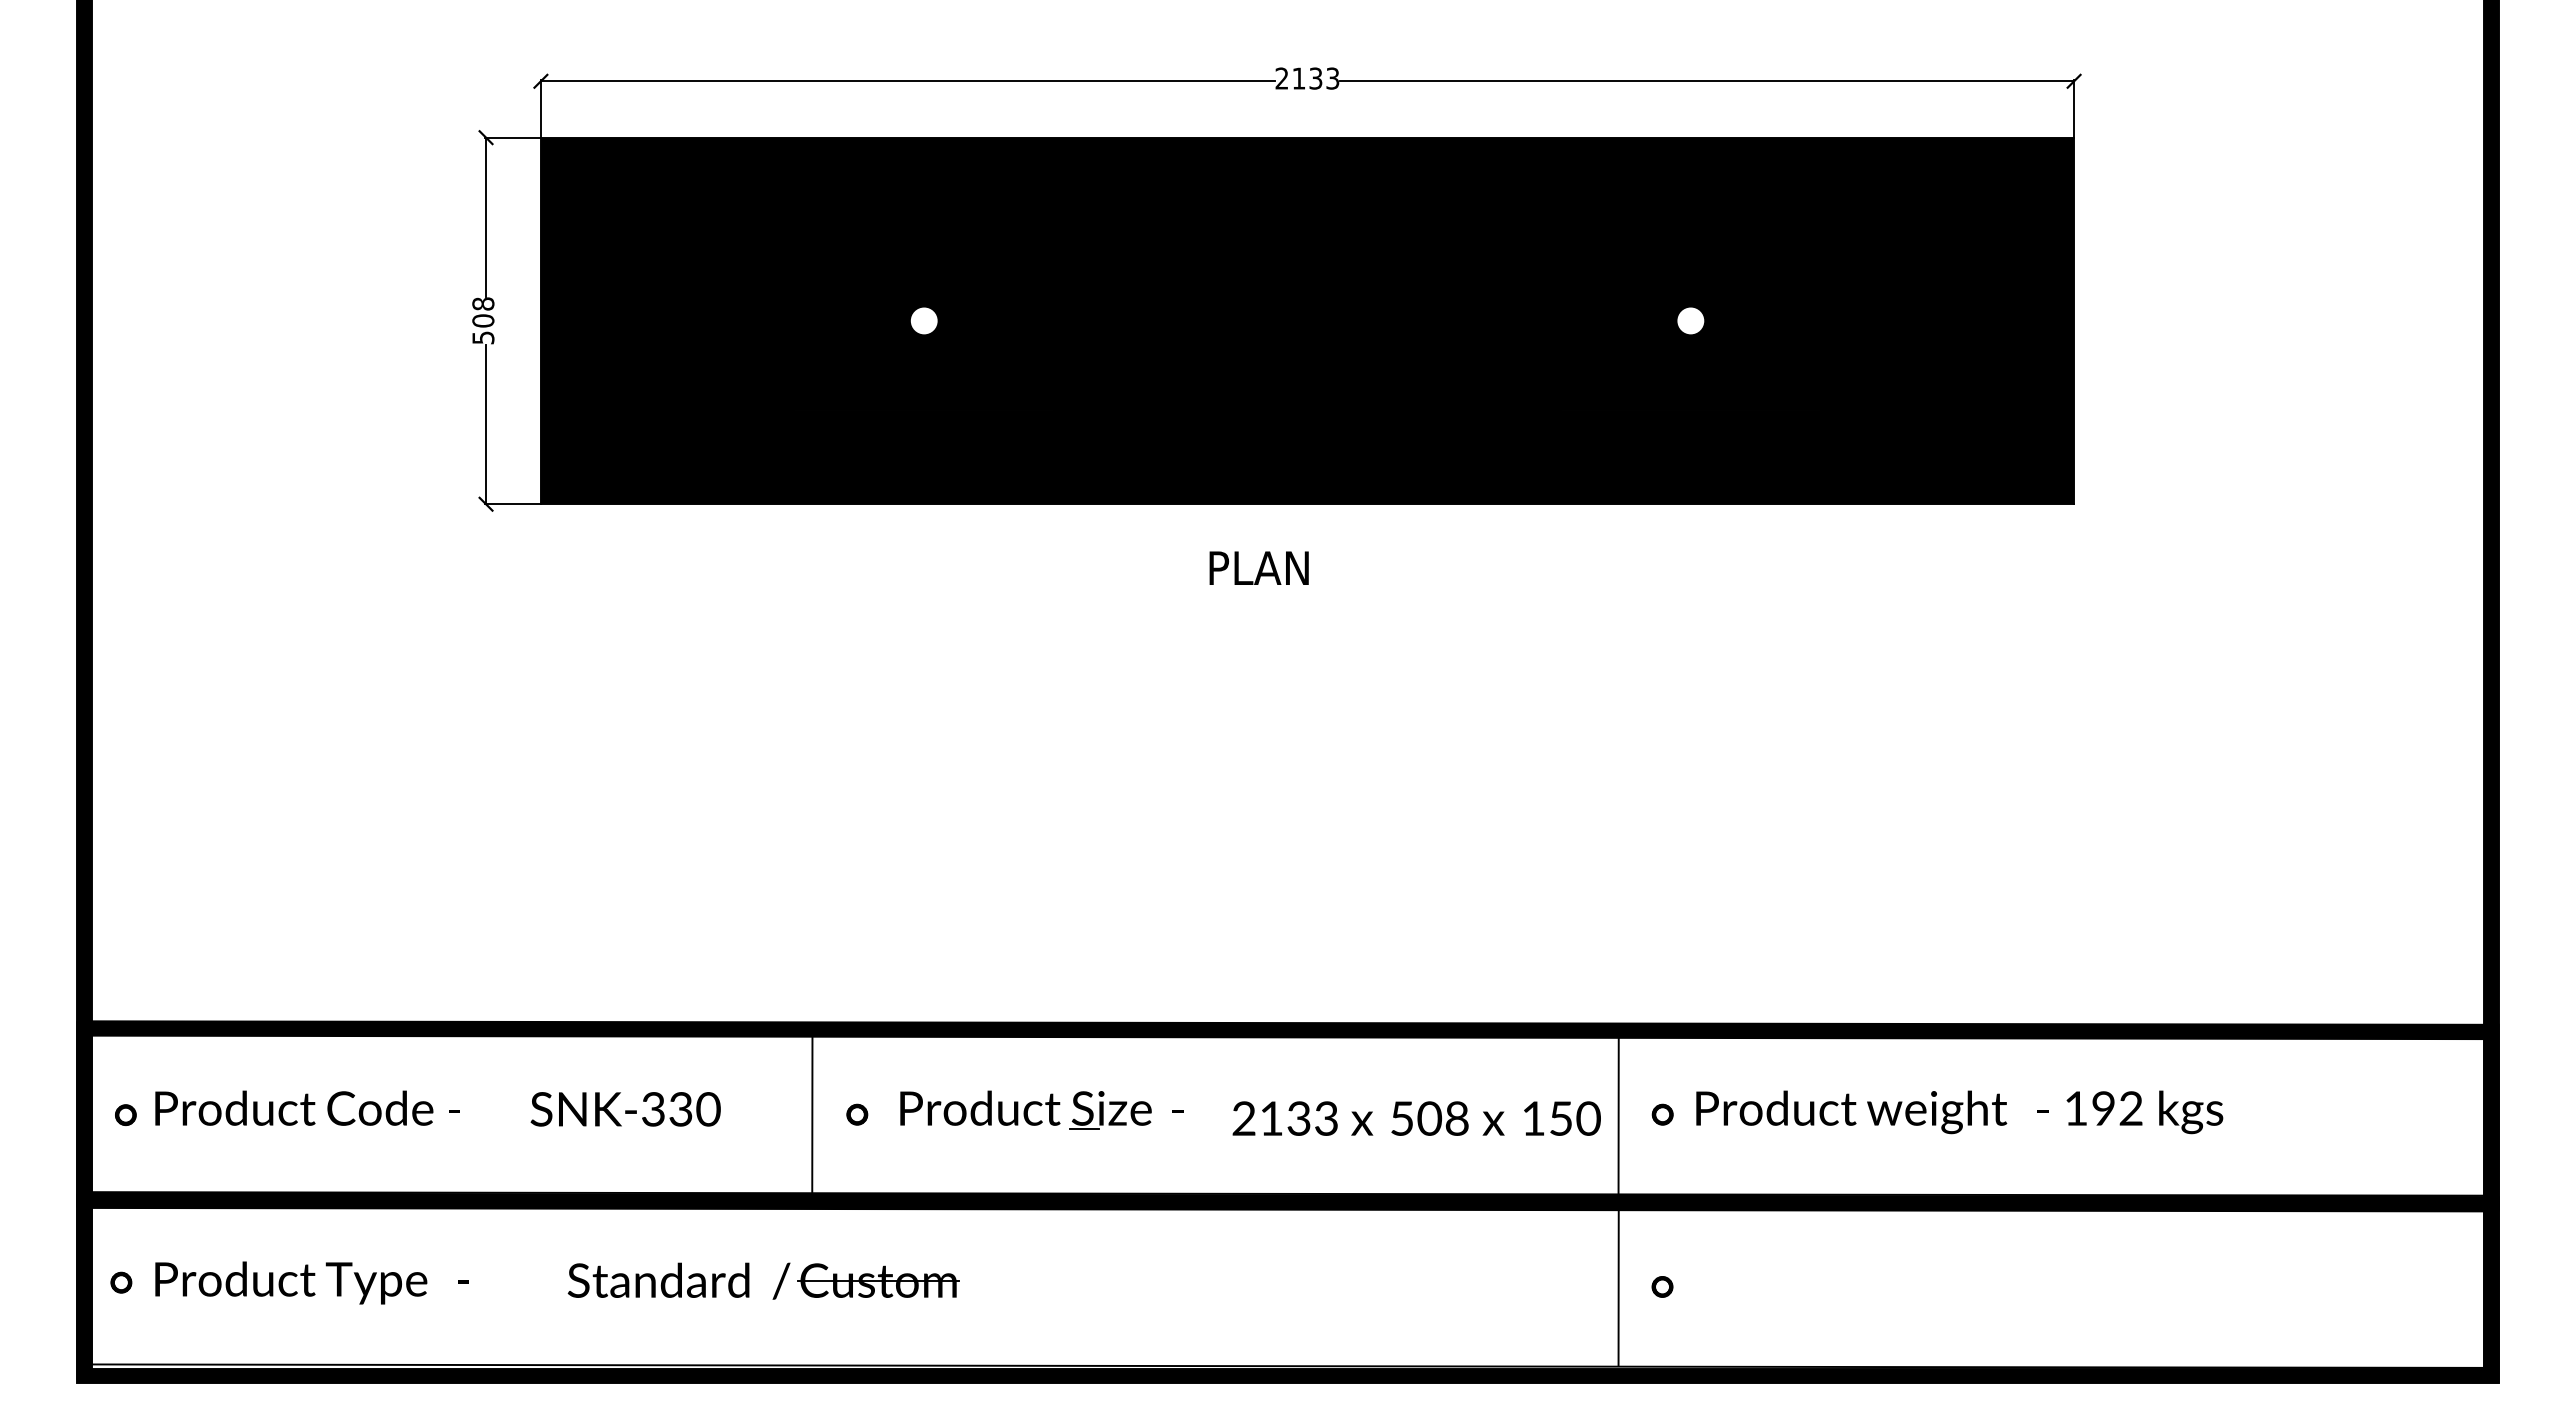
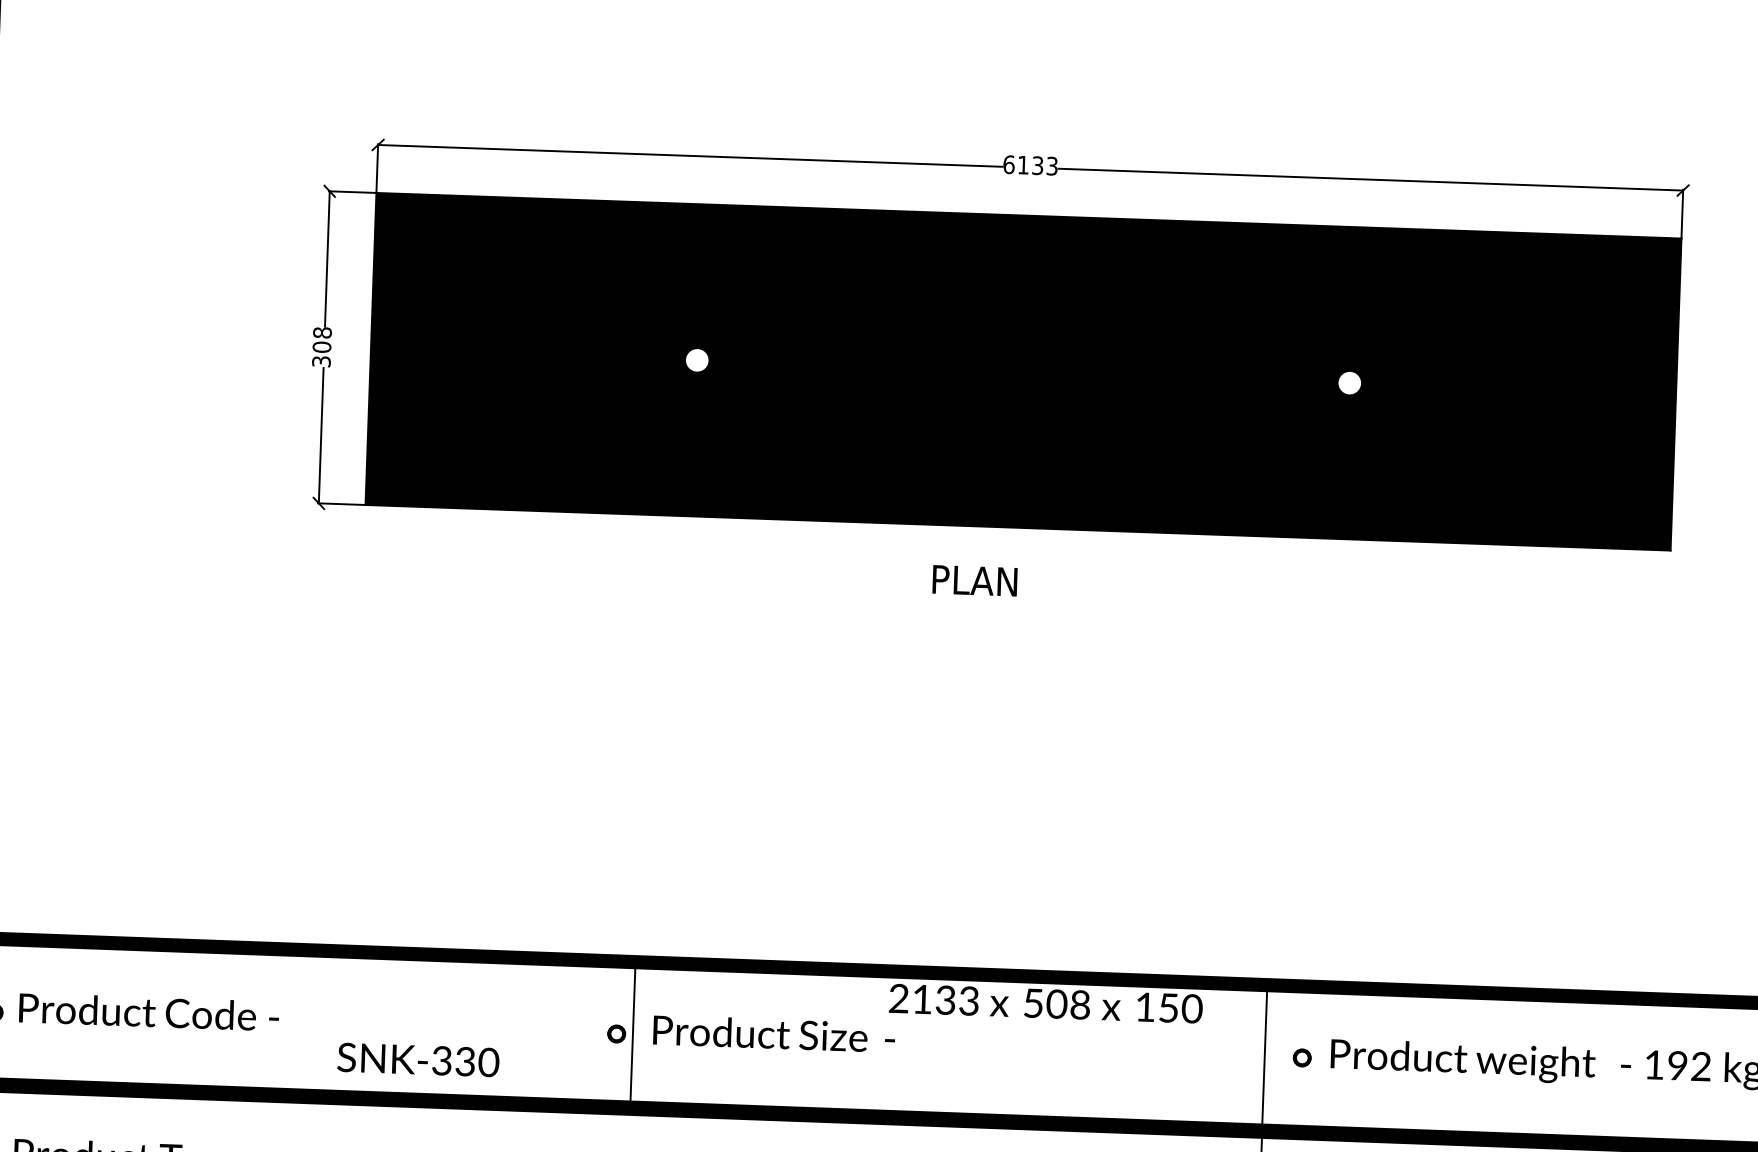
text: (1281, 78) -> (1008, 164), 2133 -> 6133
text: (482, 337) -> (320, 361), 508 -> 308
text: (625, 1109) -> (418, 1060), moved
line: (812, 1114) -> (633, 1034), moved
text: (1416, 1118) -> (1045, 1003), moved
line: (1083, 1129) -> (808, 1053), removed

